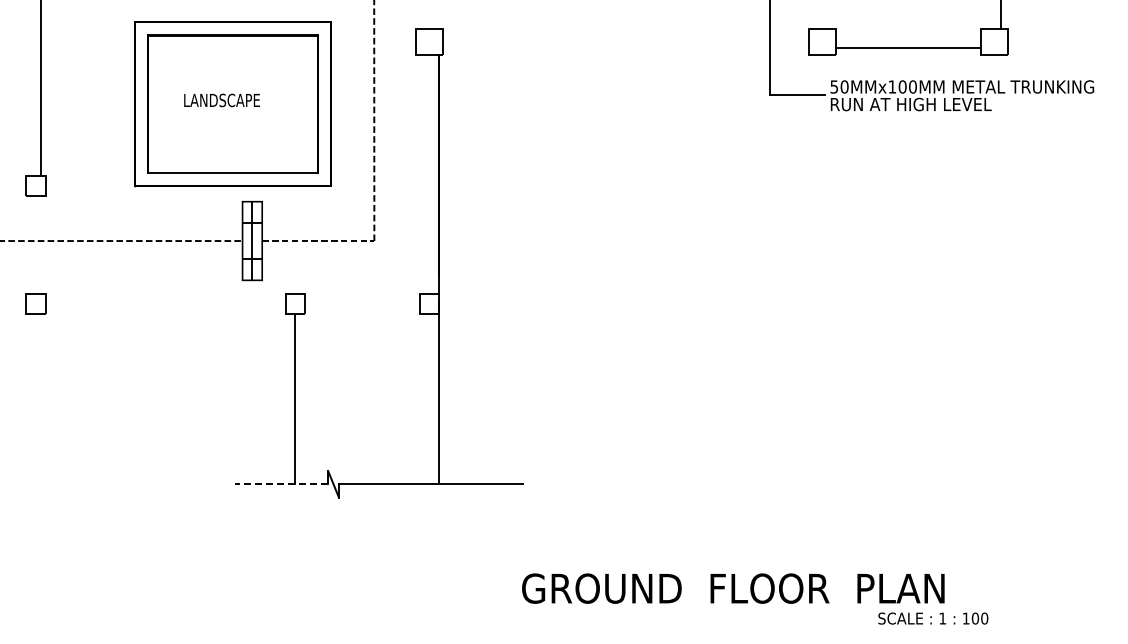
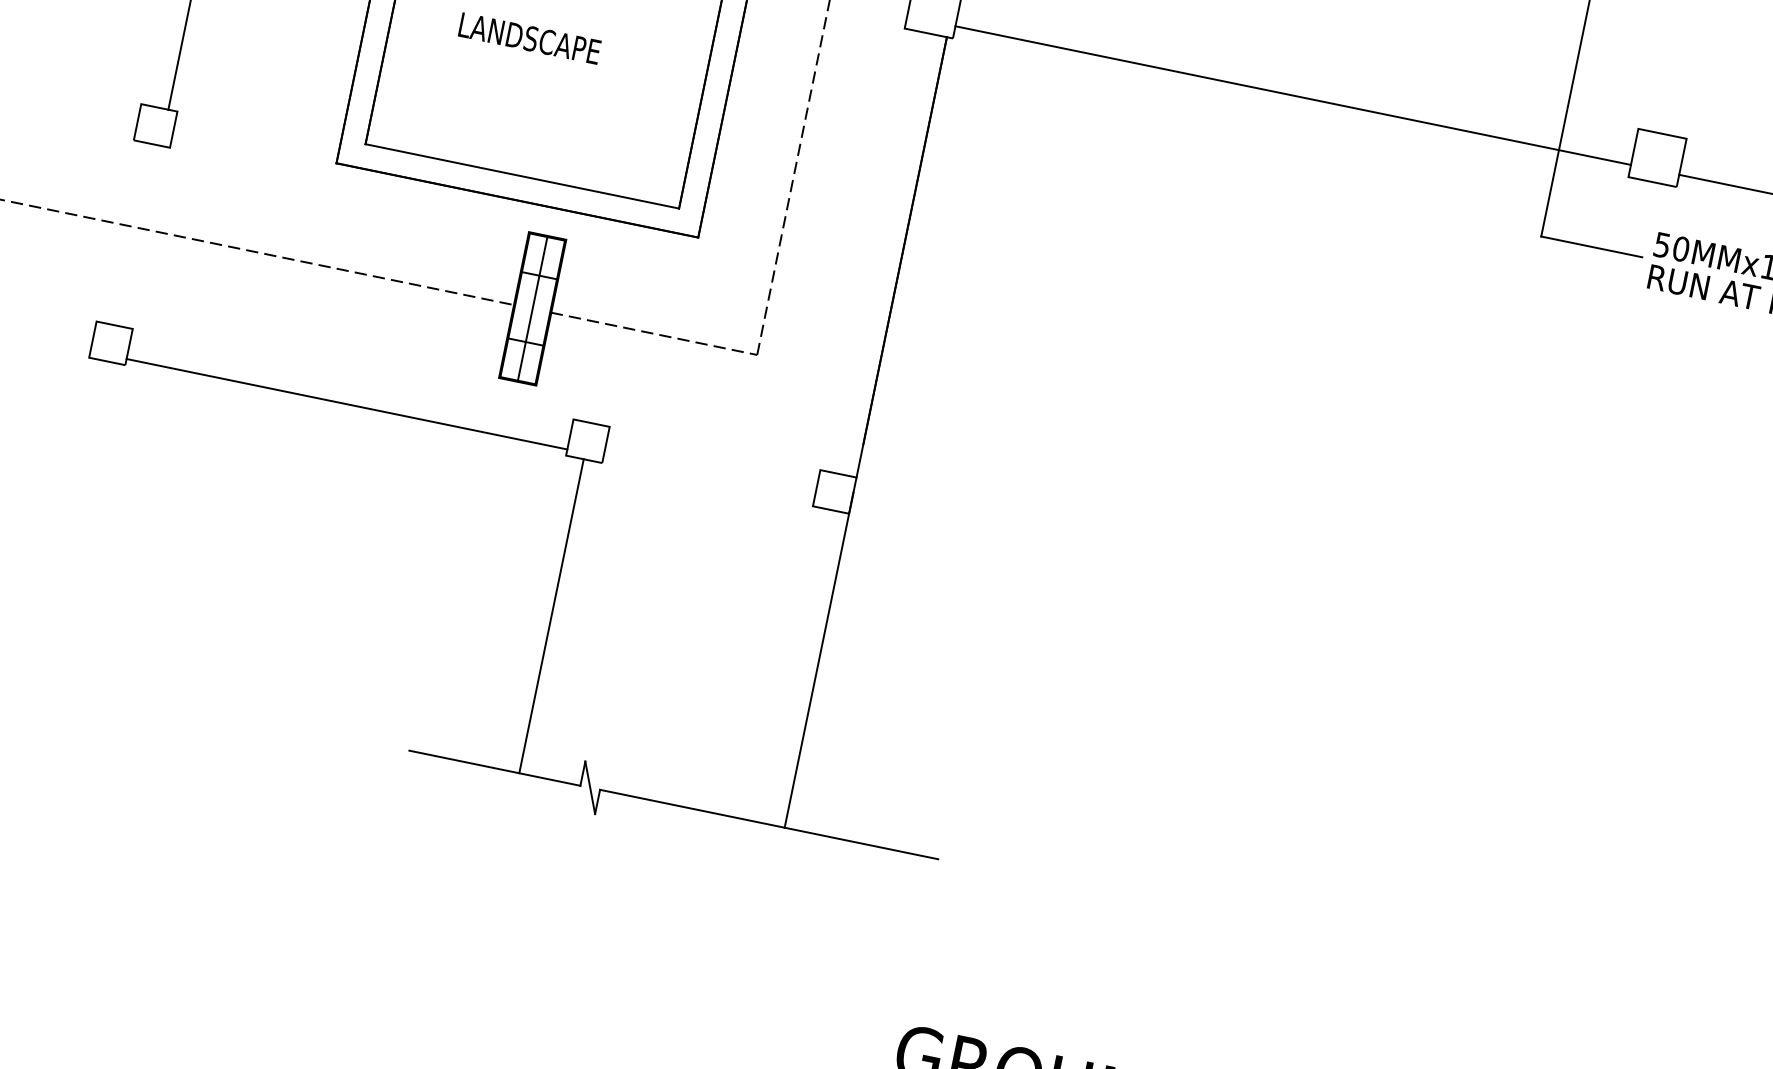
line: (625, 48) -> (1292, 95), added
line: (165, 310) -> (346, 403), added
line: (281, 484) -> (494, 768), dashed -> solid

